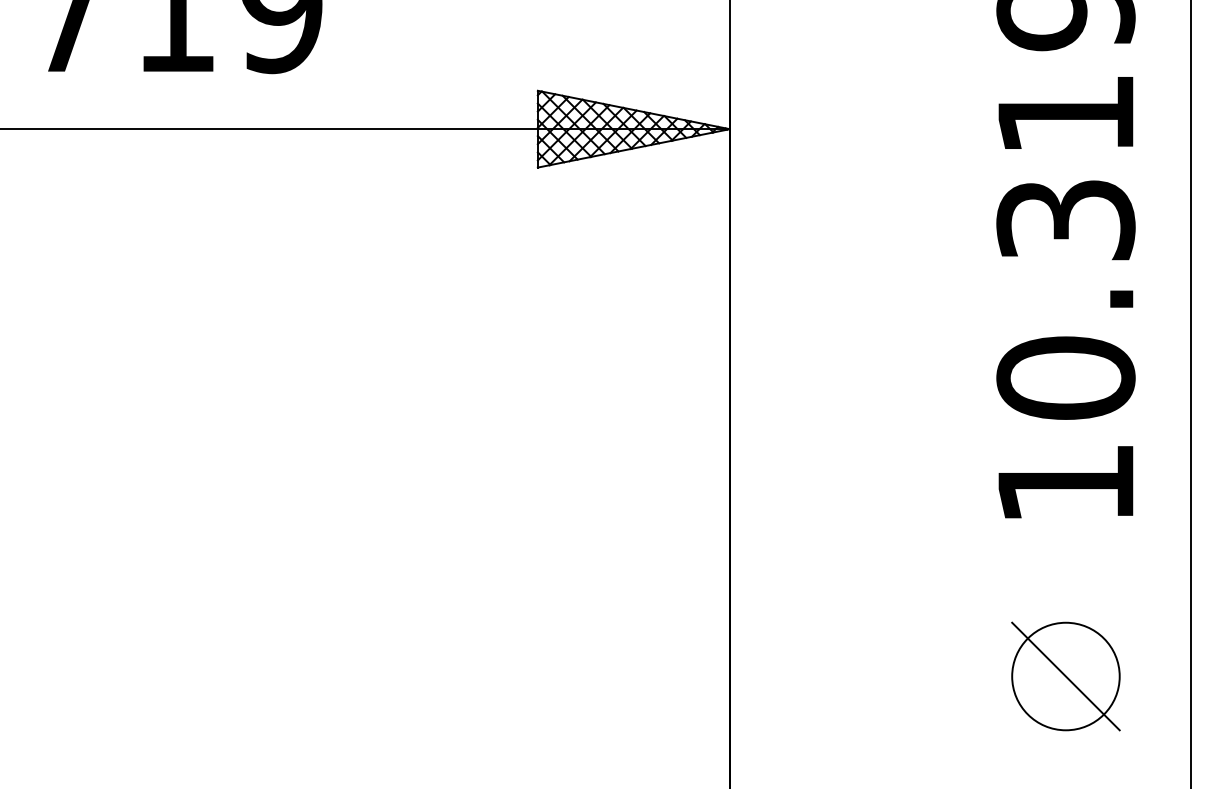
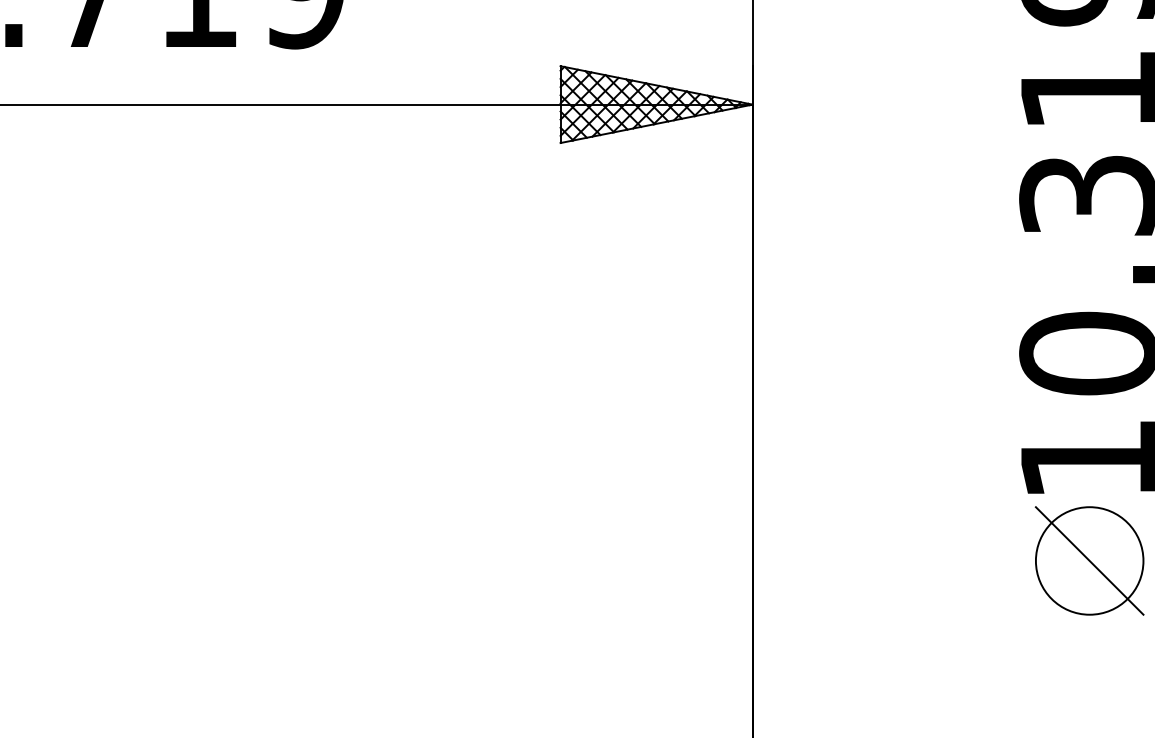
part: (1065, 676) -> (1089, 560), moved

